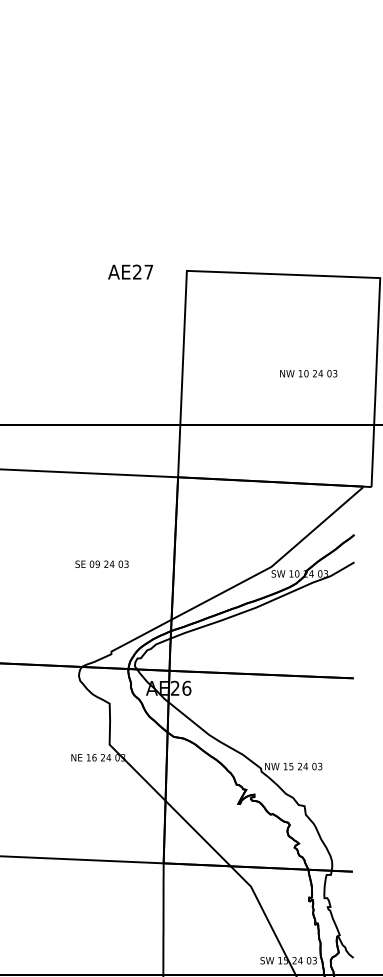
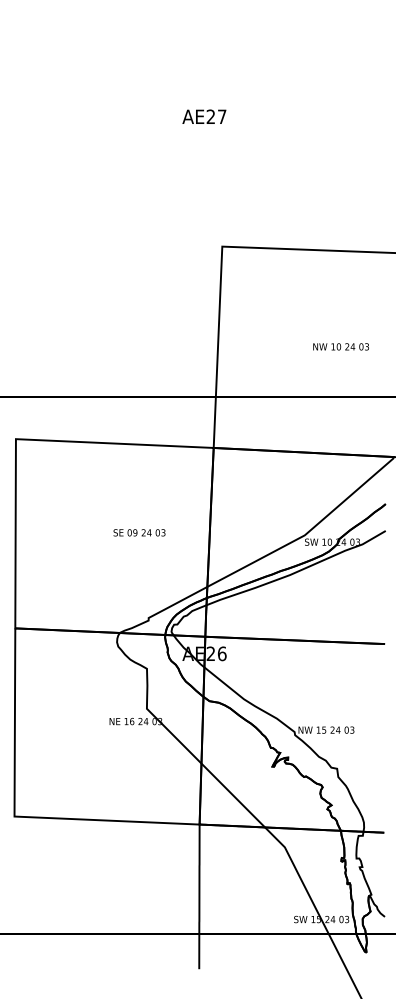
text: (130, 271) -> (204, 116), moved

